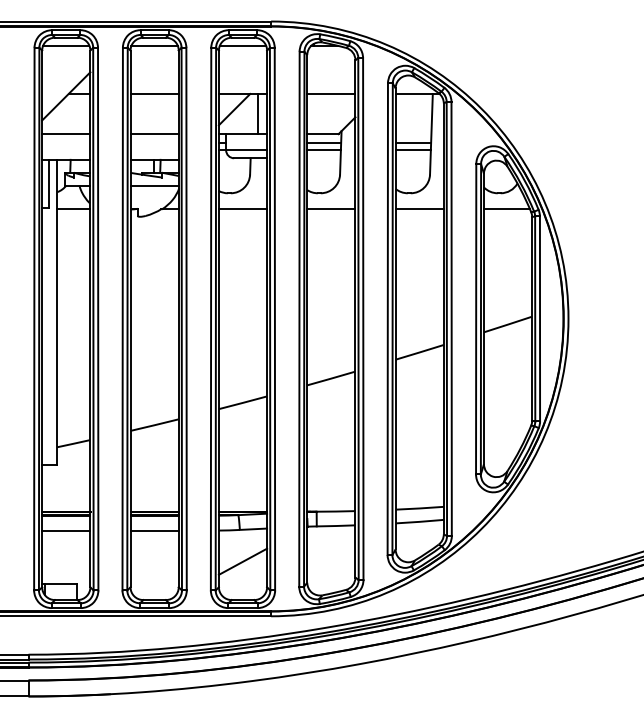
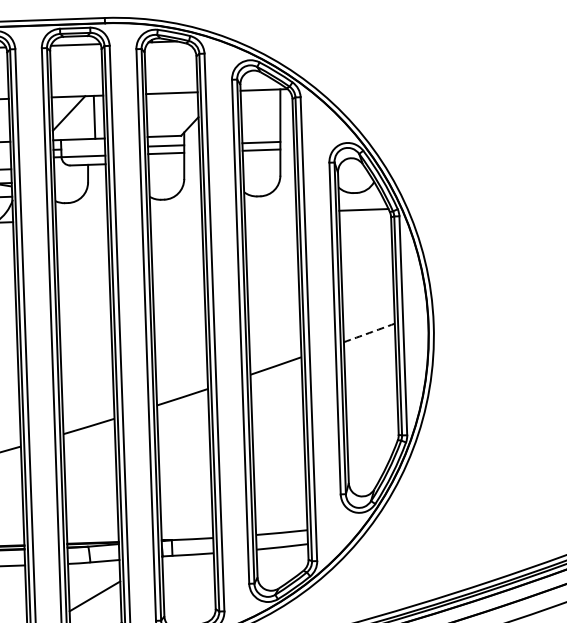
line: (242, 209) -> (81, 219), removed
line: (331, 209) -> (176, 216), removed
line: (419, 209) -> (270, 213), removed
arc: (507, 324) -> (368, 332), solid -> dashed

